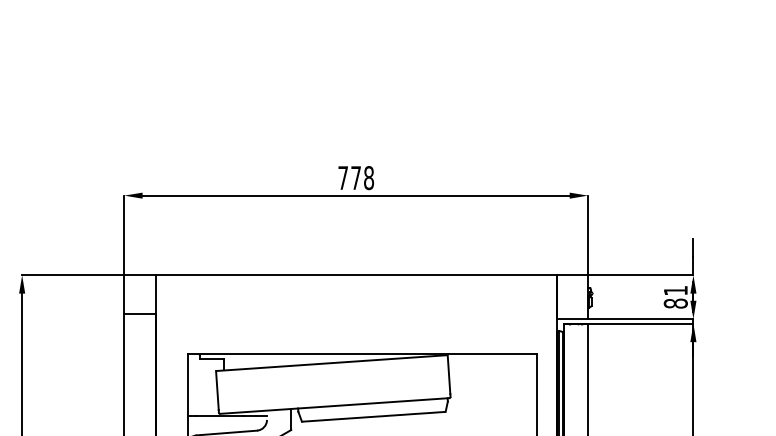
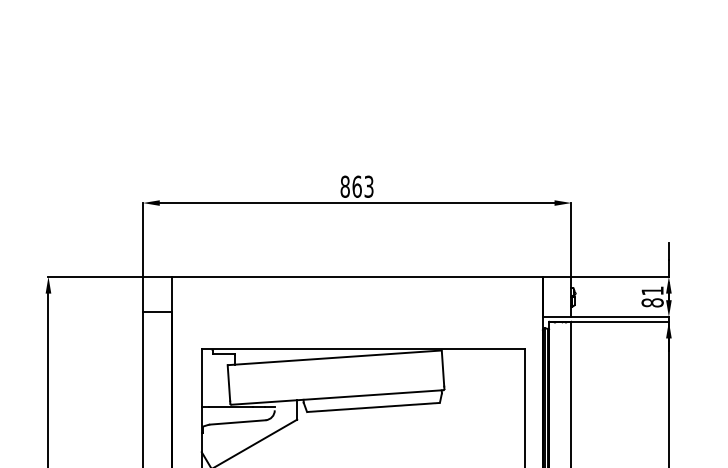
text: (355, 177) -> (356, 186), 778 -> 863

